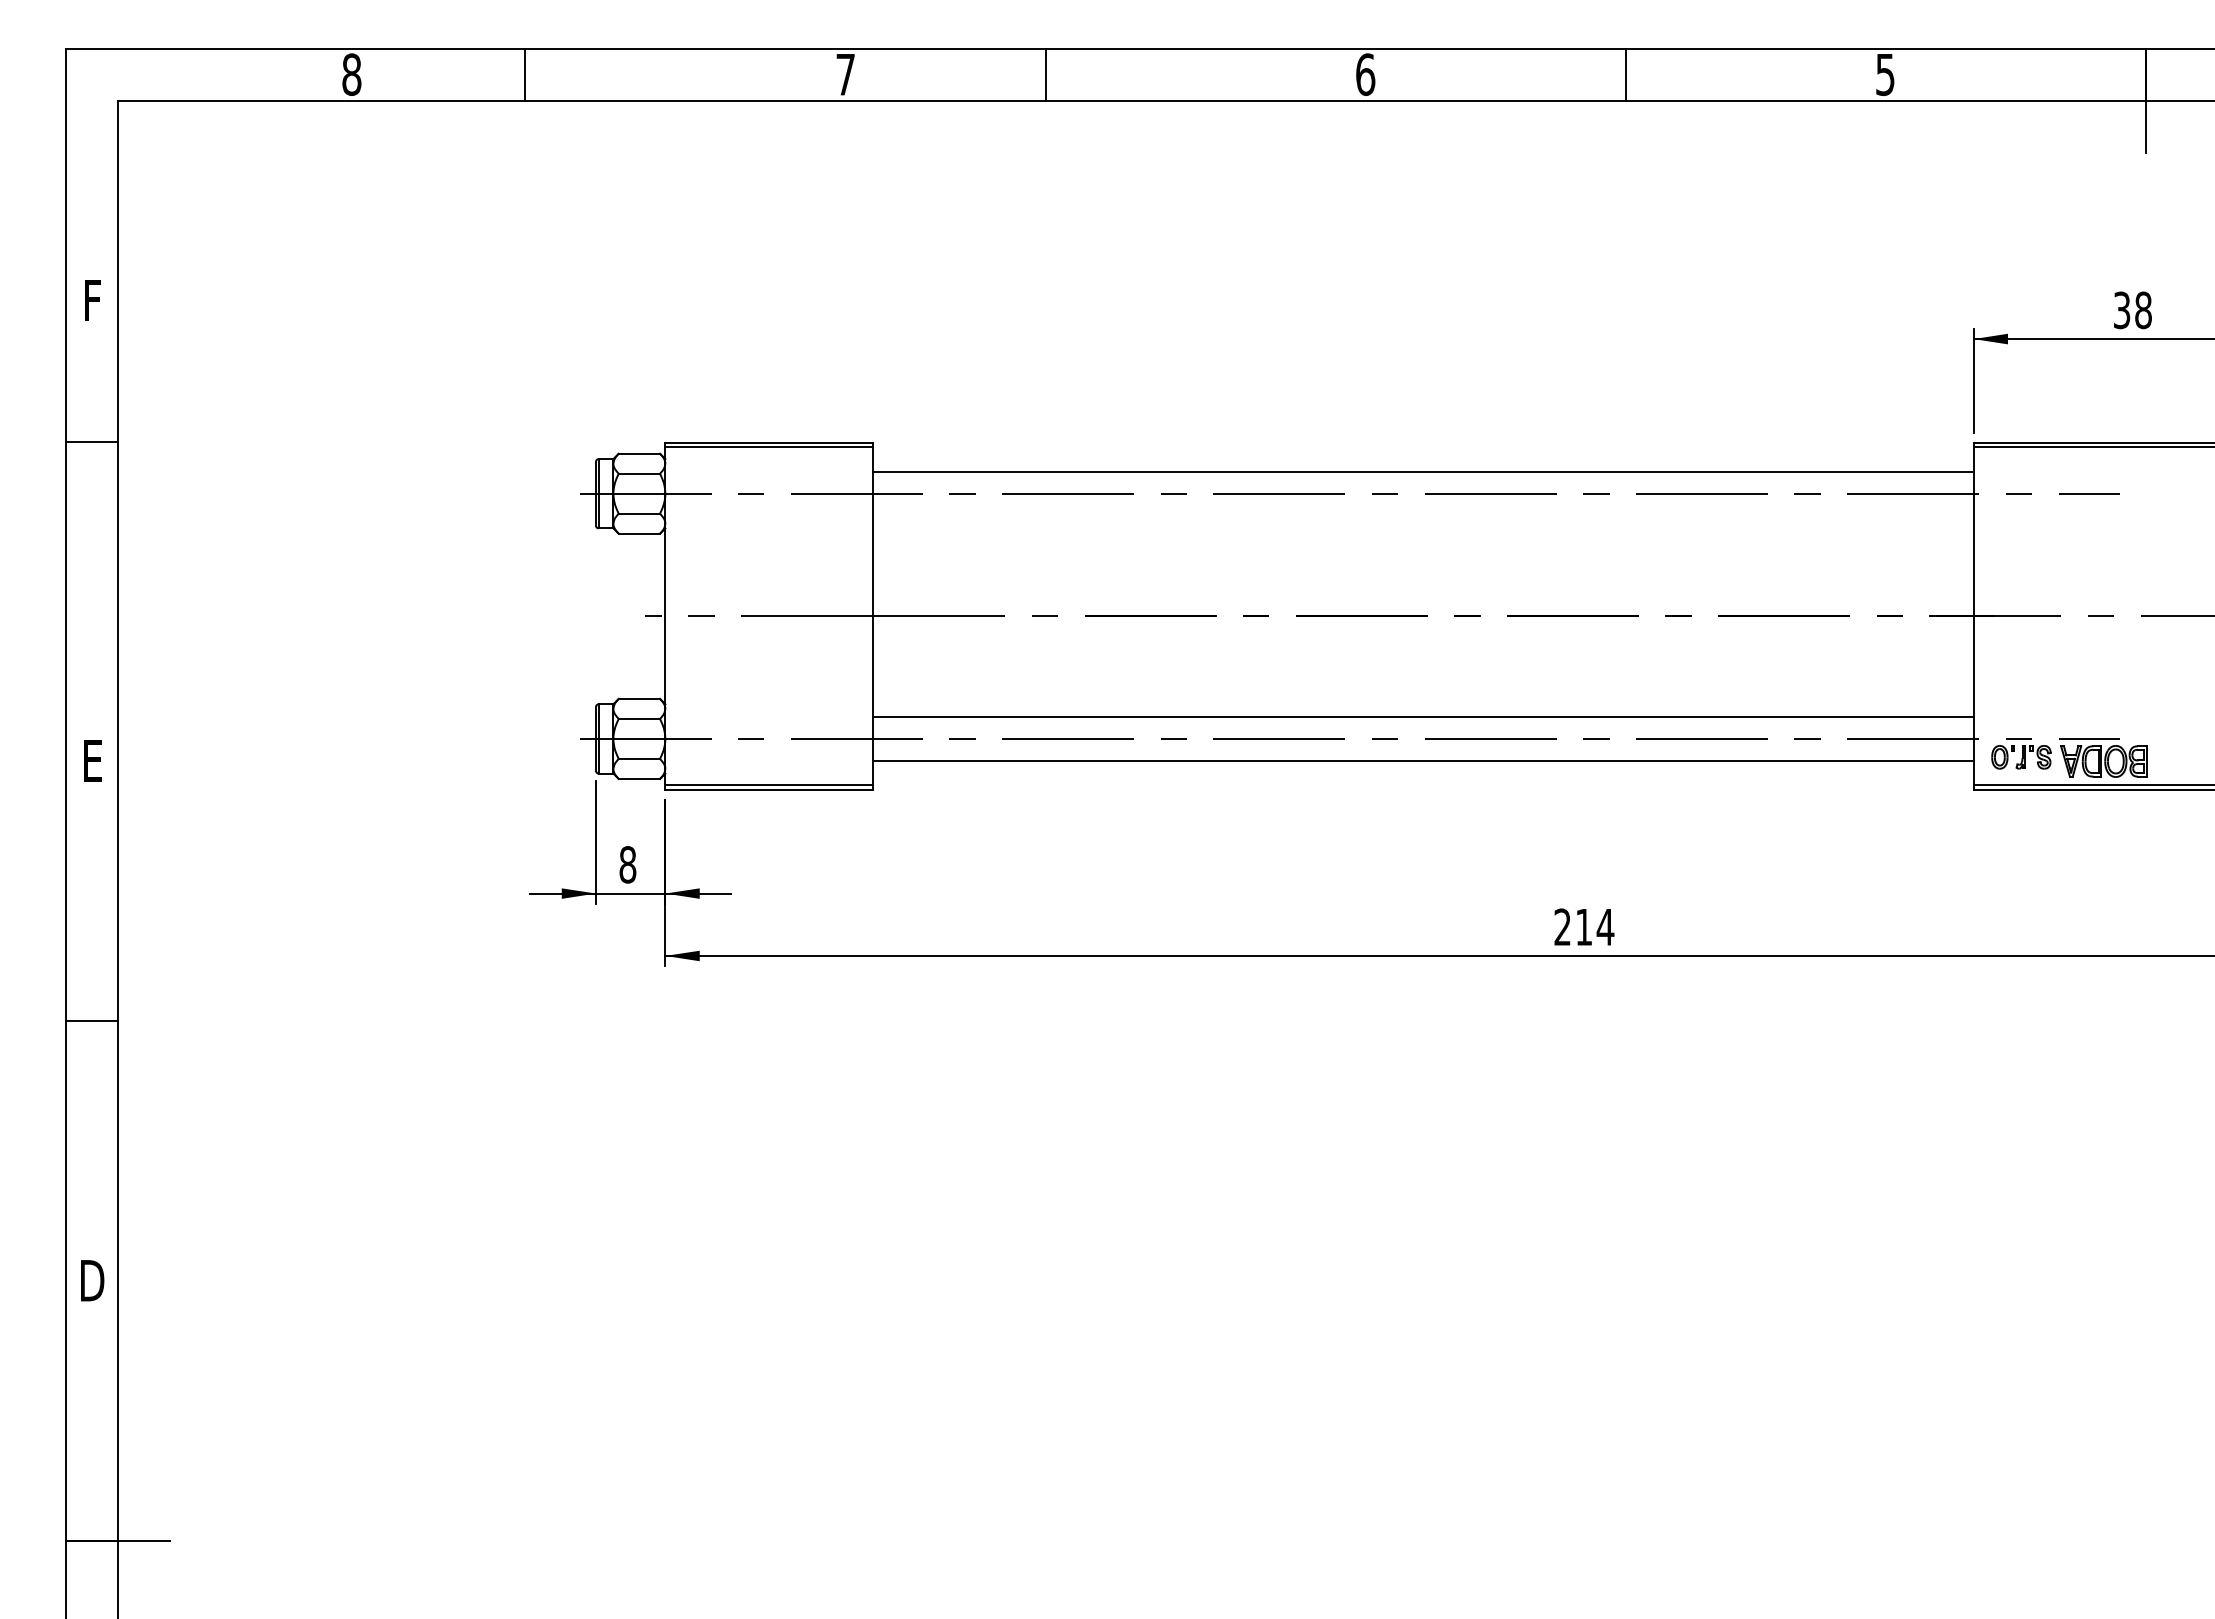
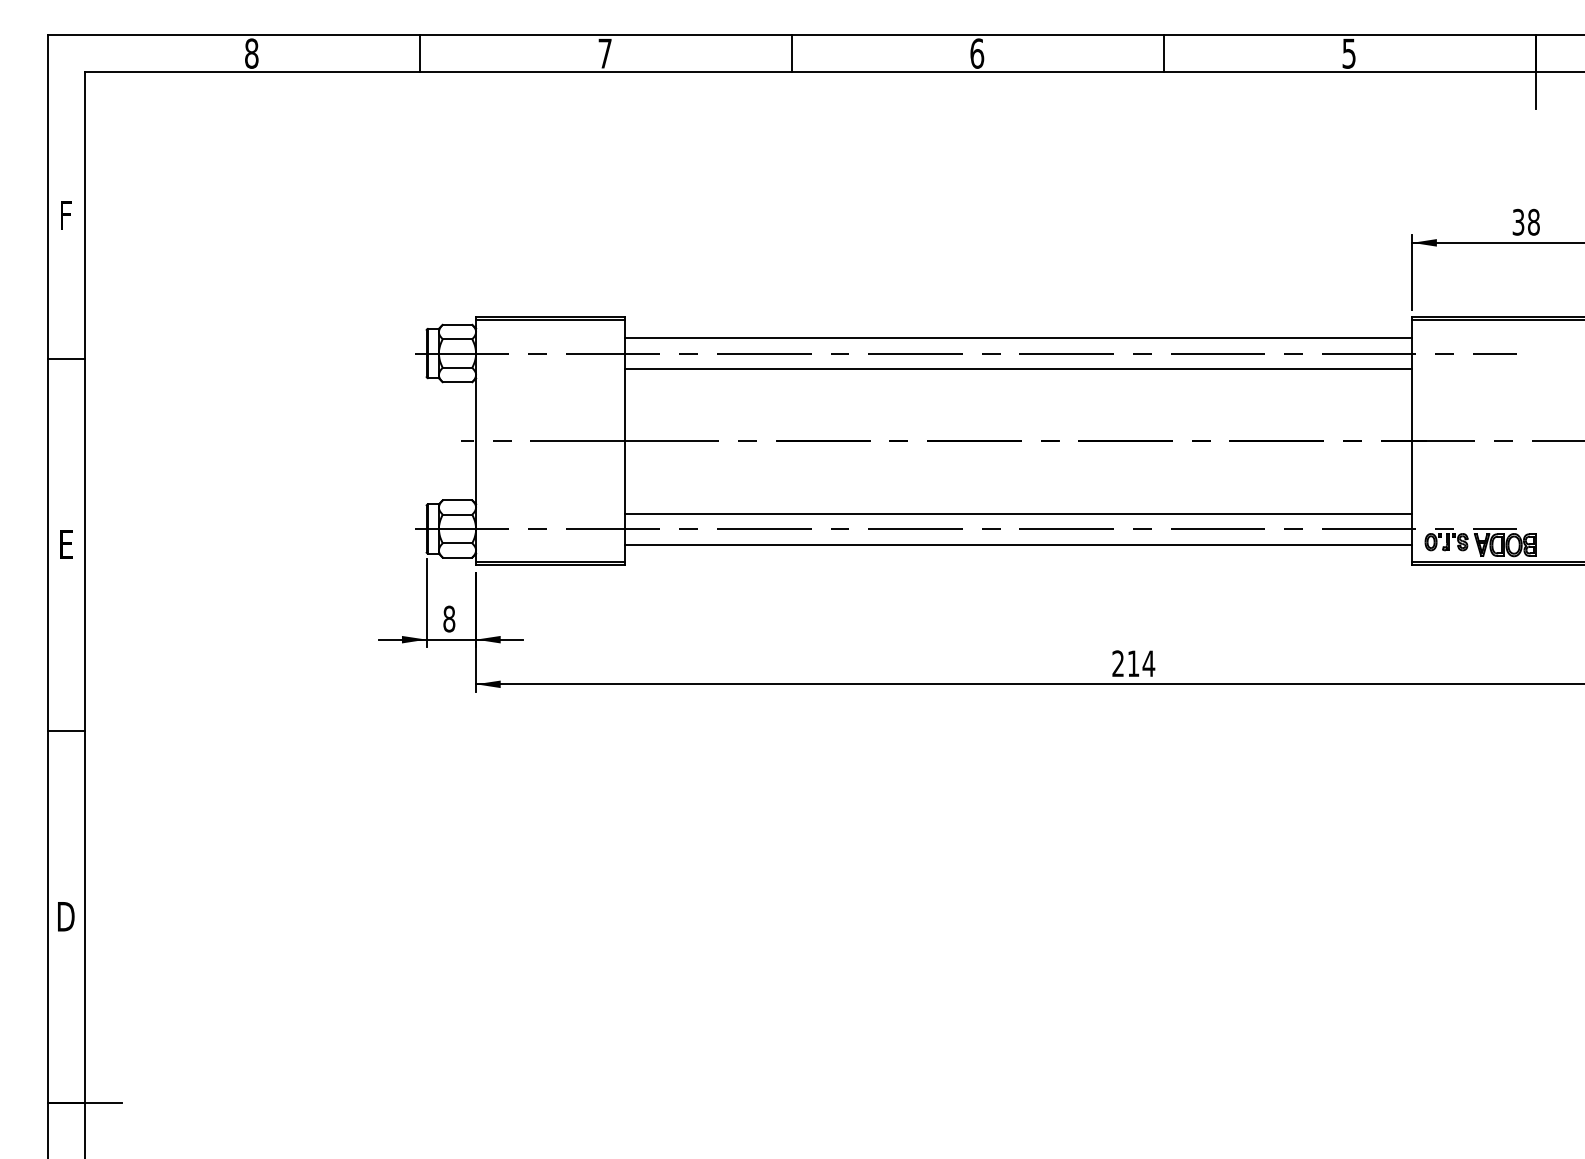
line: (525, 74) -> (419, 53), moved
line: (1046, 74) -> (791, 53), moved
line: (92, 441) -> (66, 358), moved
line: (1423, 515) -> (1018, 369), added

